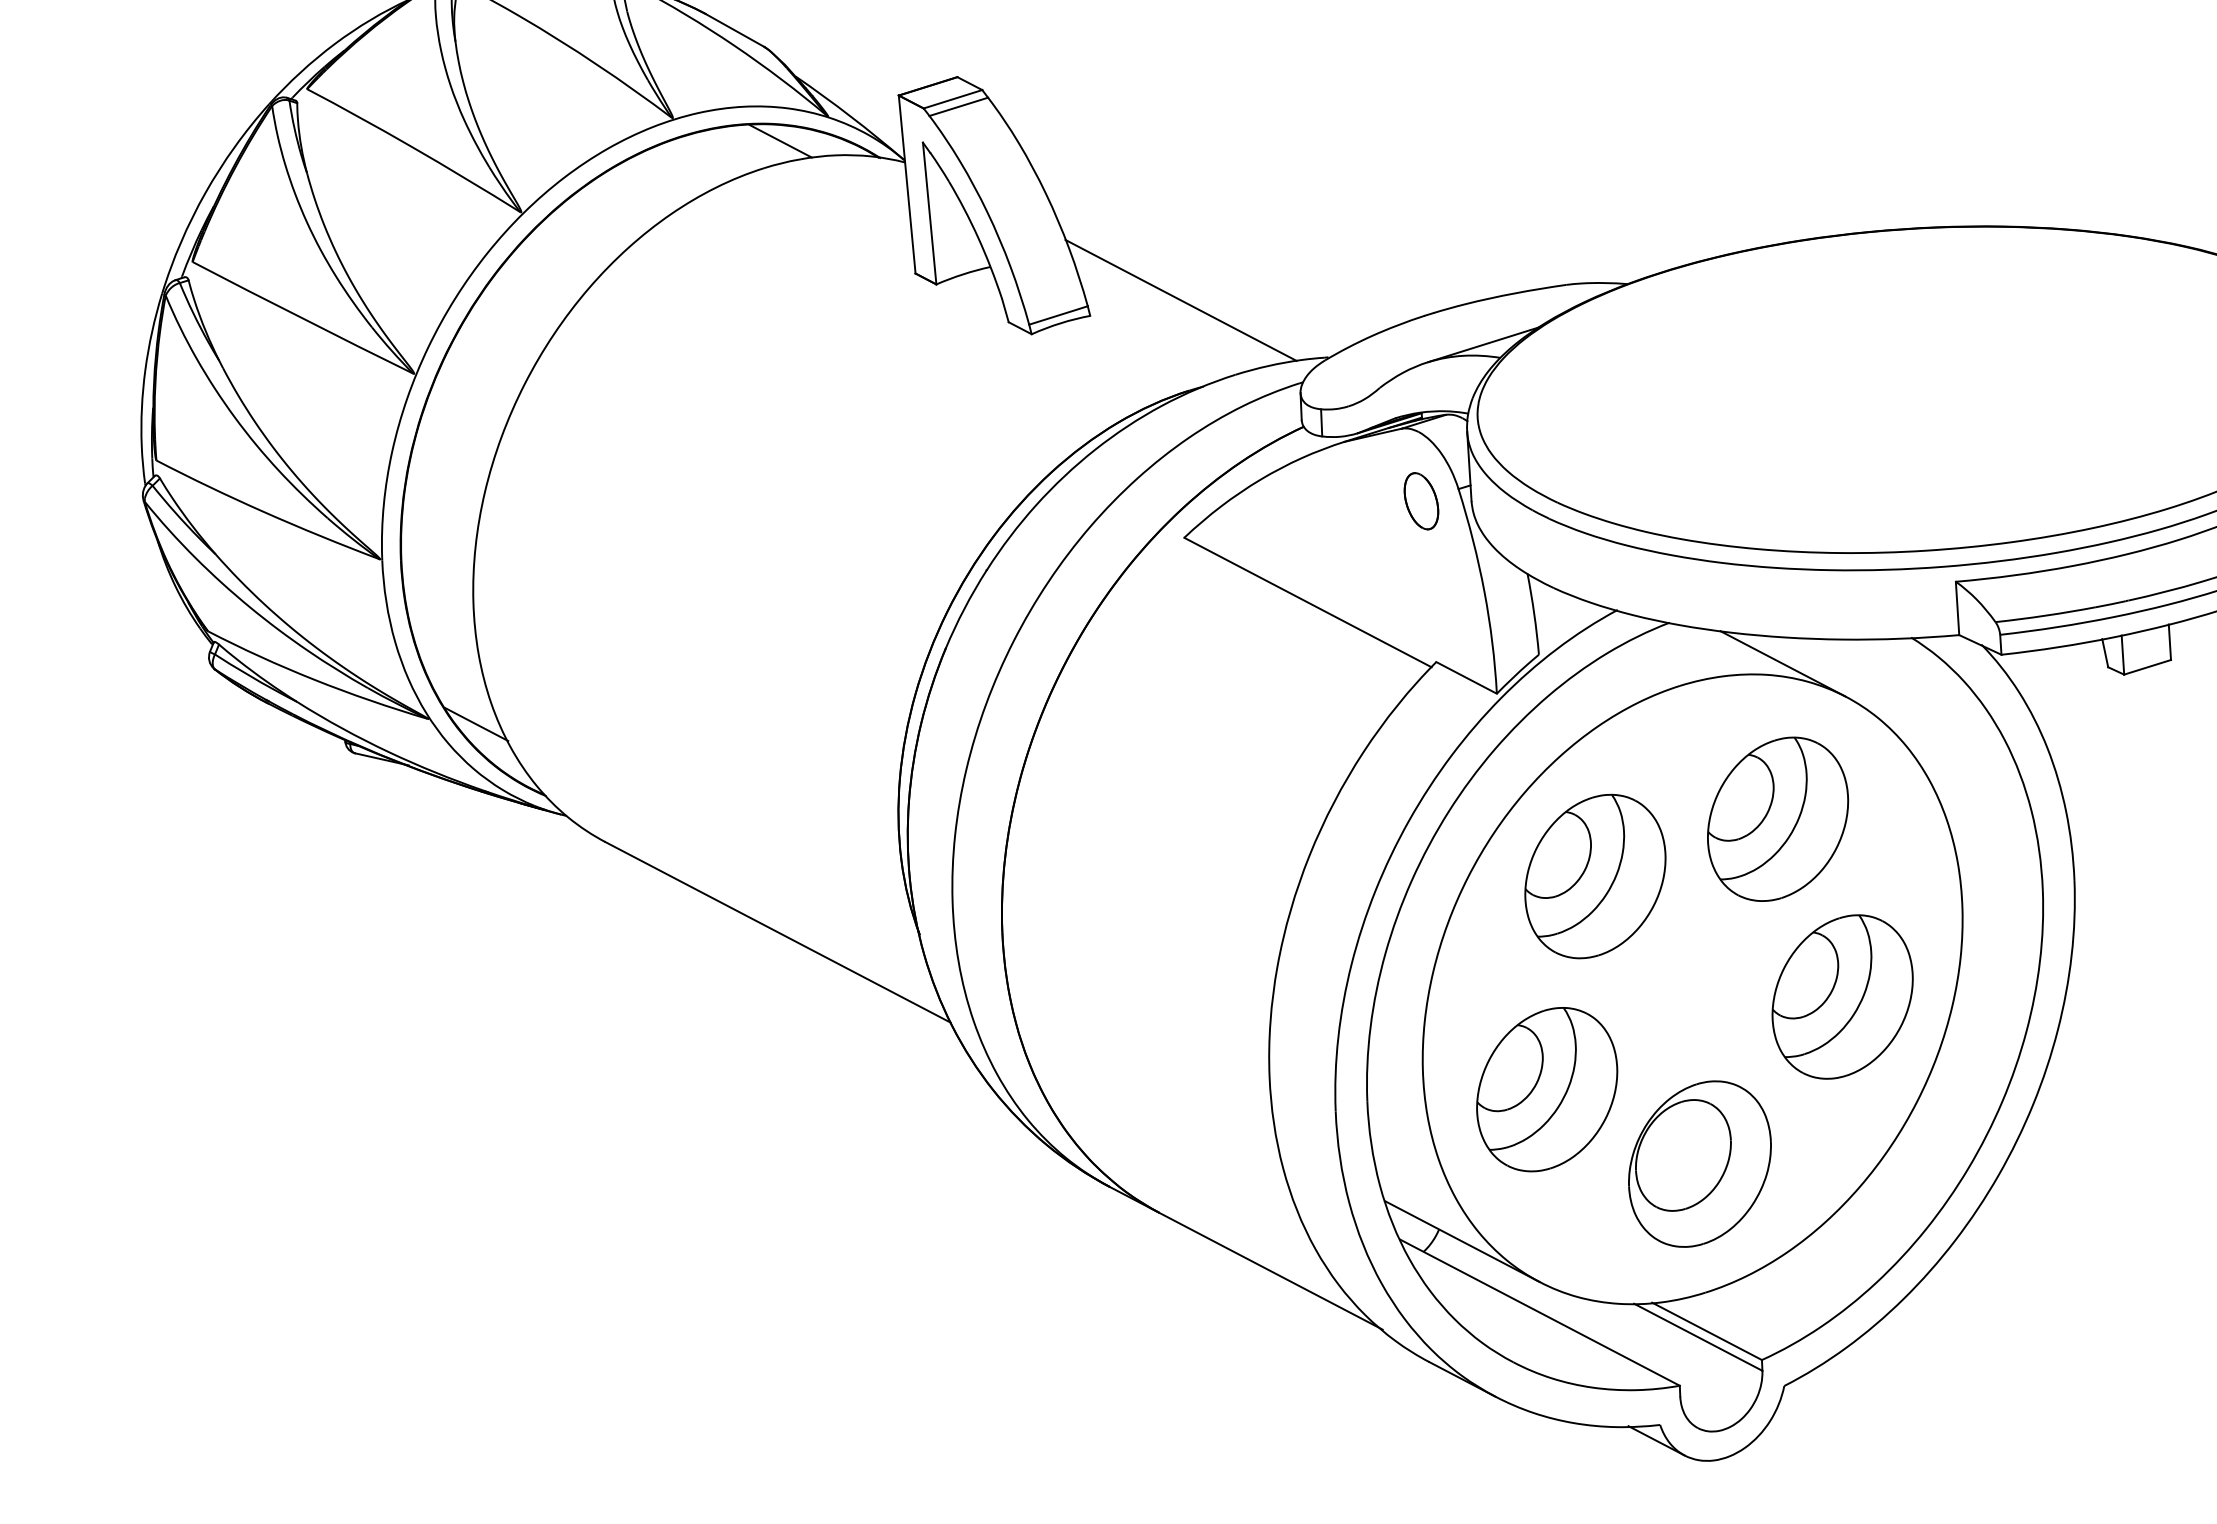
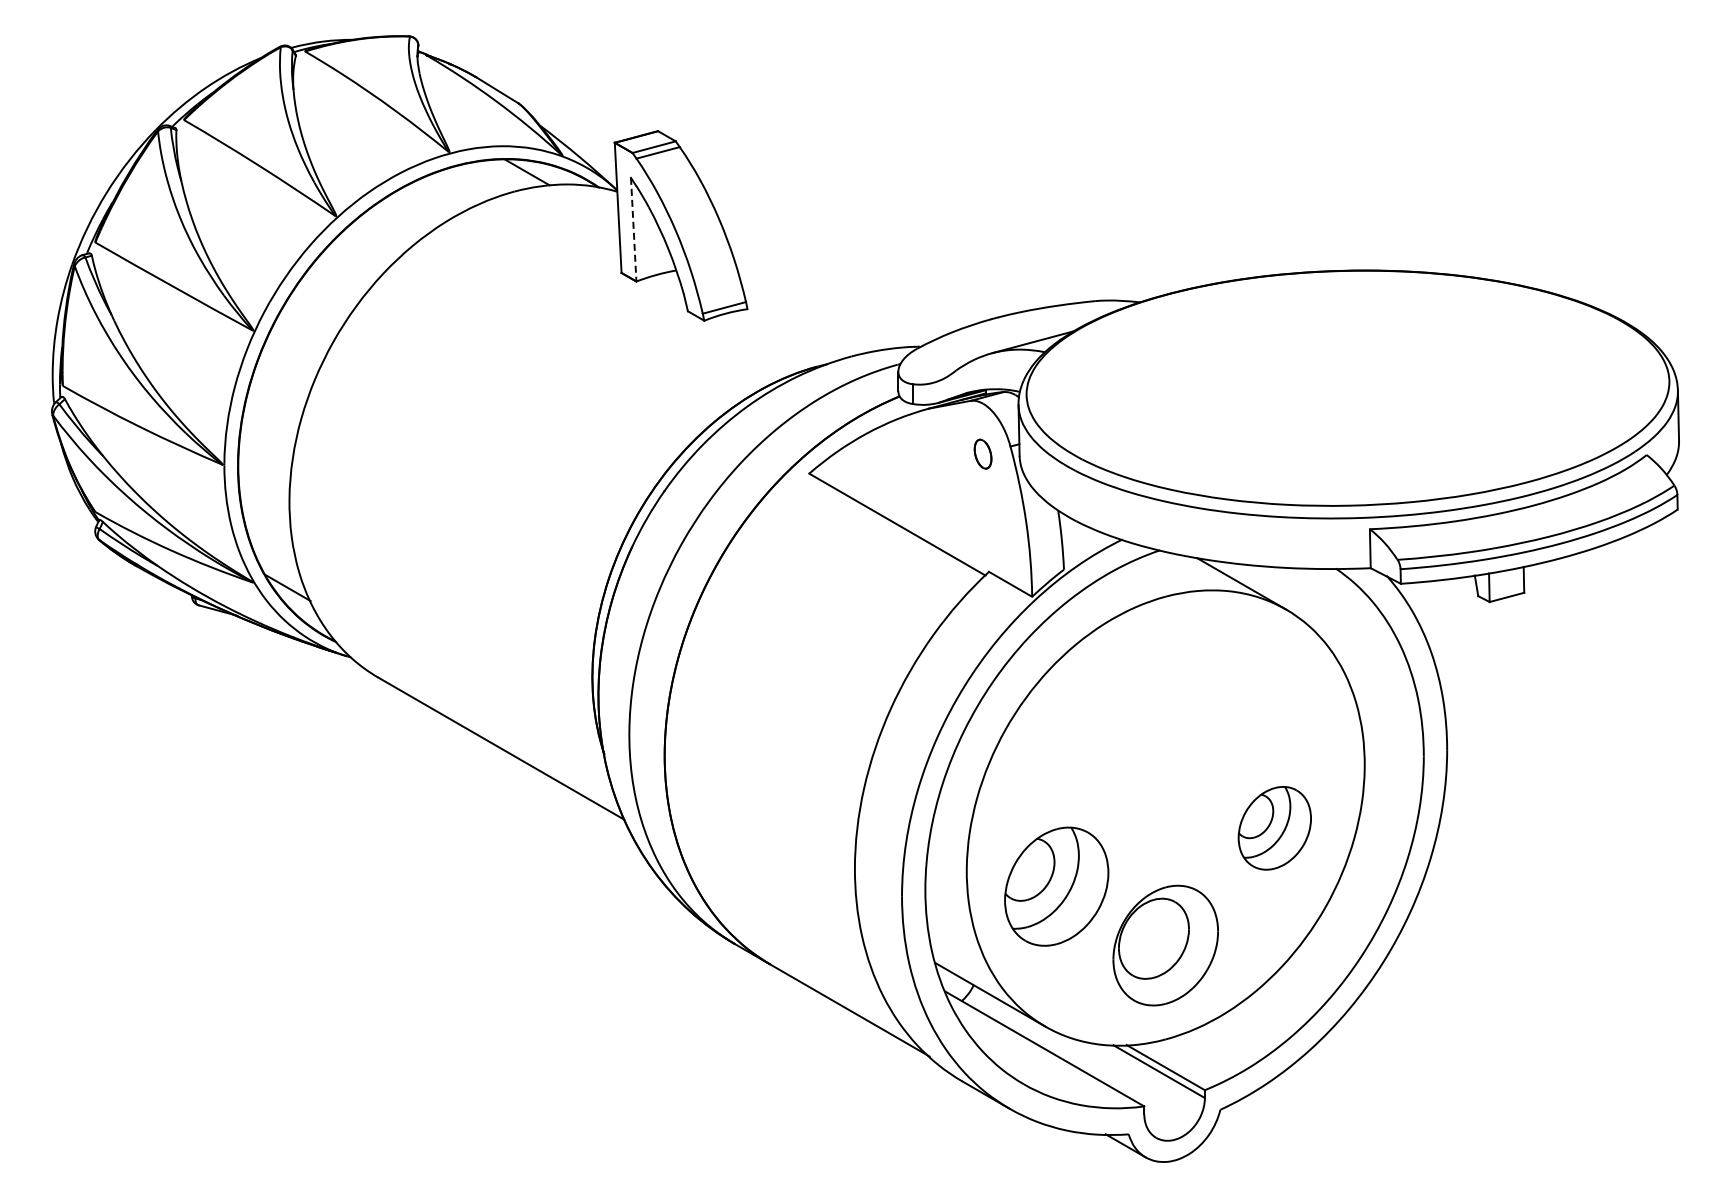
line: (929, 213) -> (633, 229), solid -> dashed
line: (1180, 300) -> (813, 300), removed
part: (1420, 500) -> (982, 453), size x0.7
part: (1777, 818) -> (1232, 696), removed
part: (1594, 875) -> (1097, 732), removed
part: (1842, 997) -> (1274, 828), size x0.7

